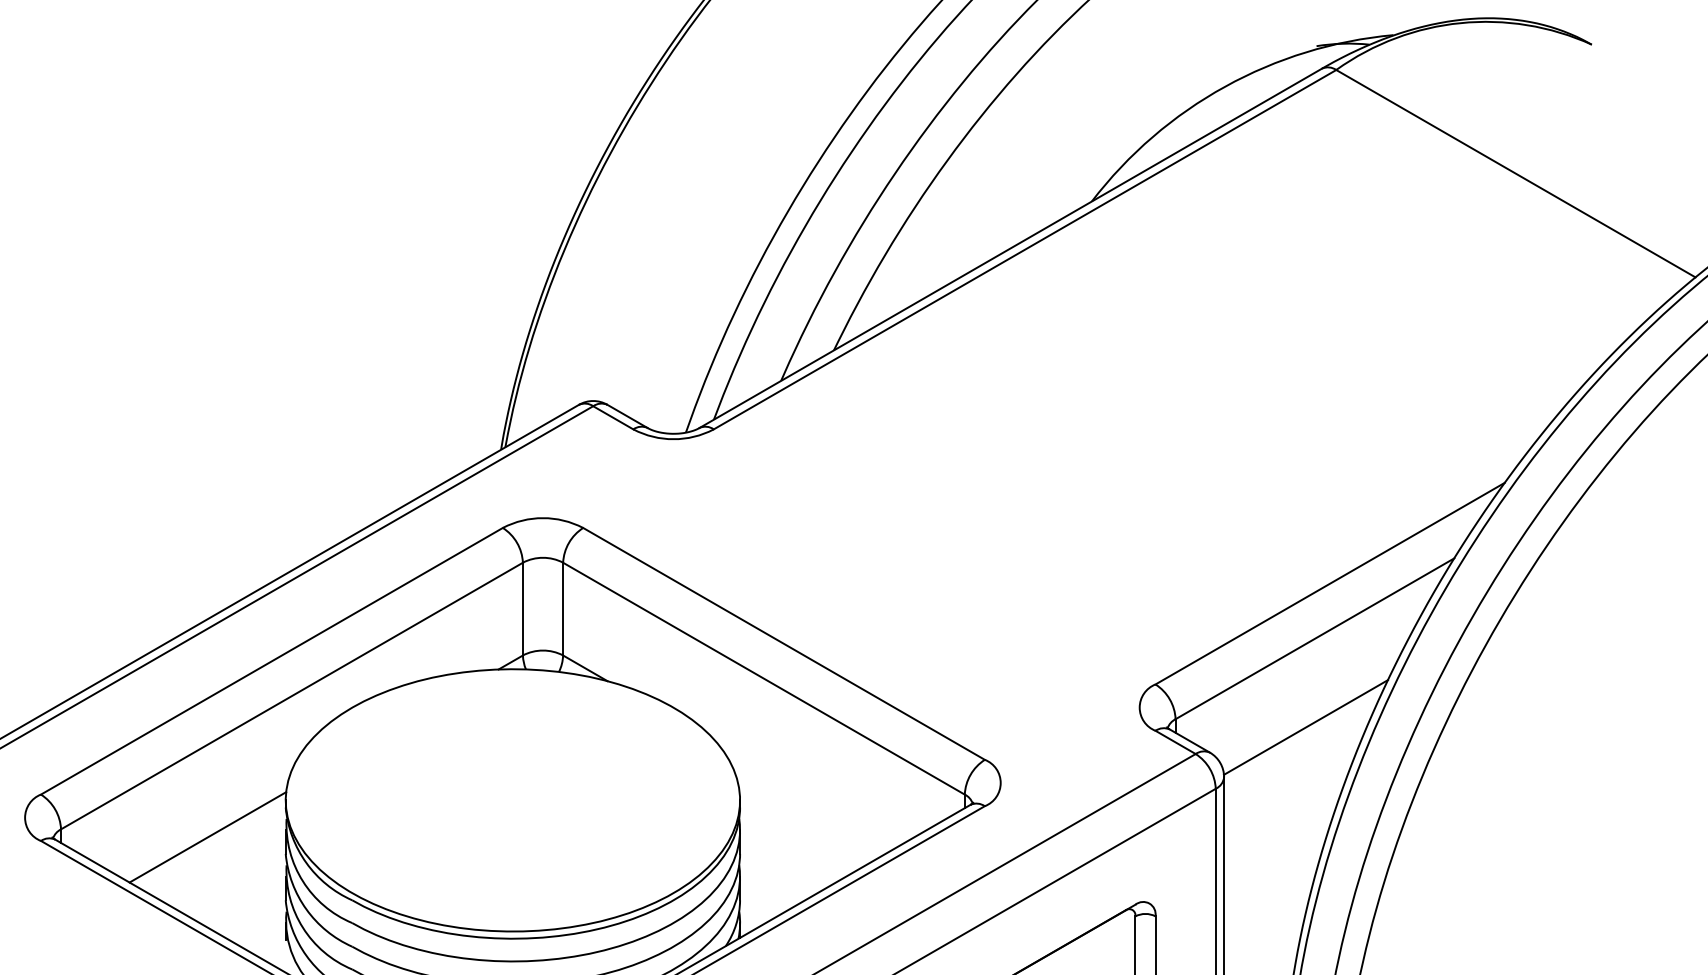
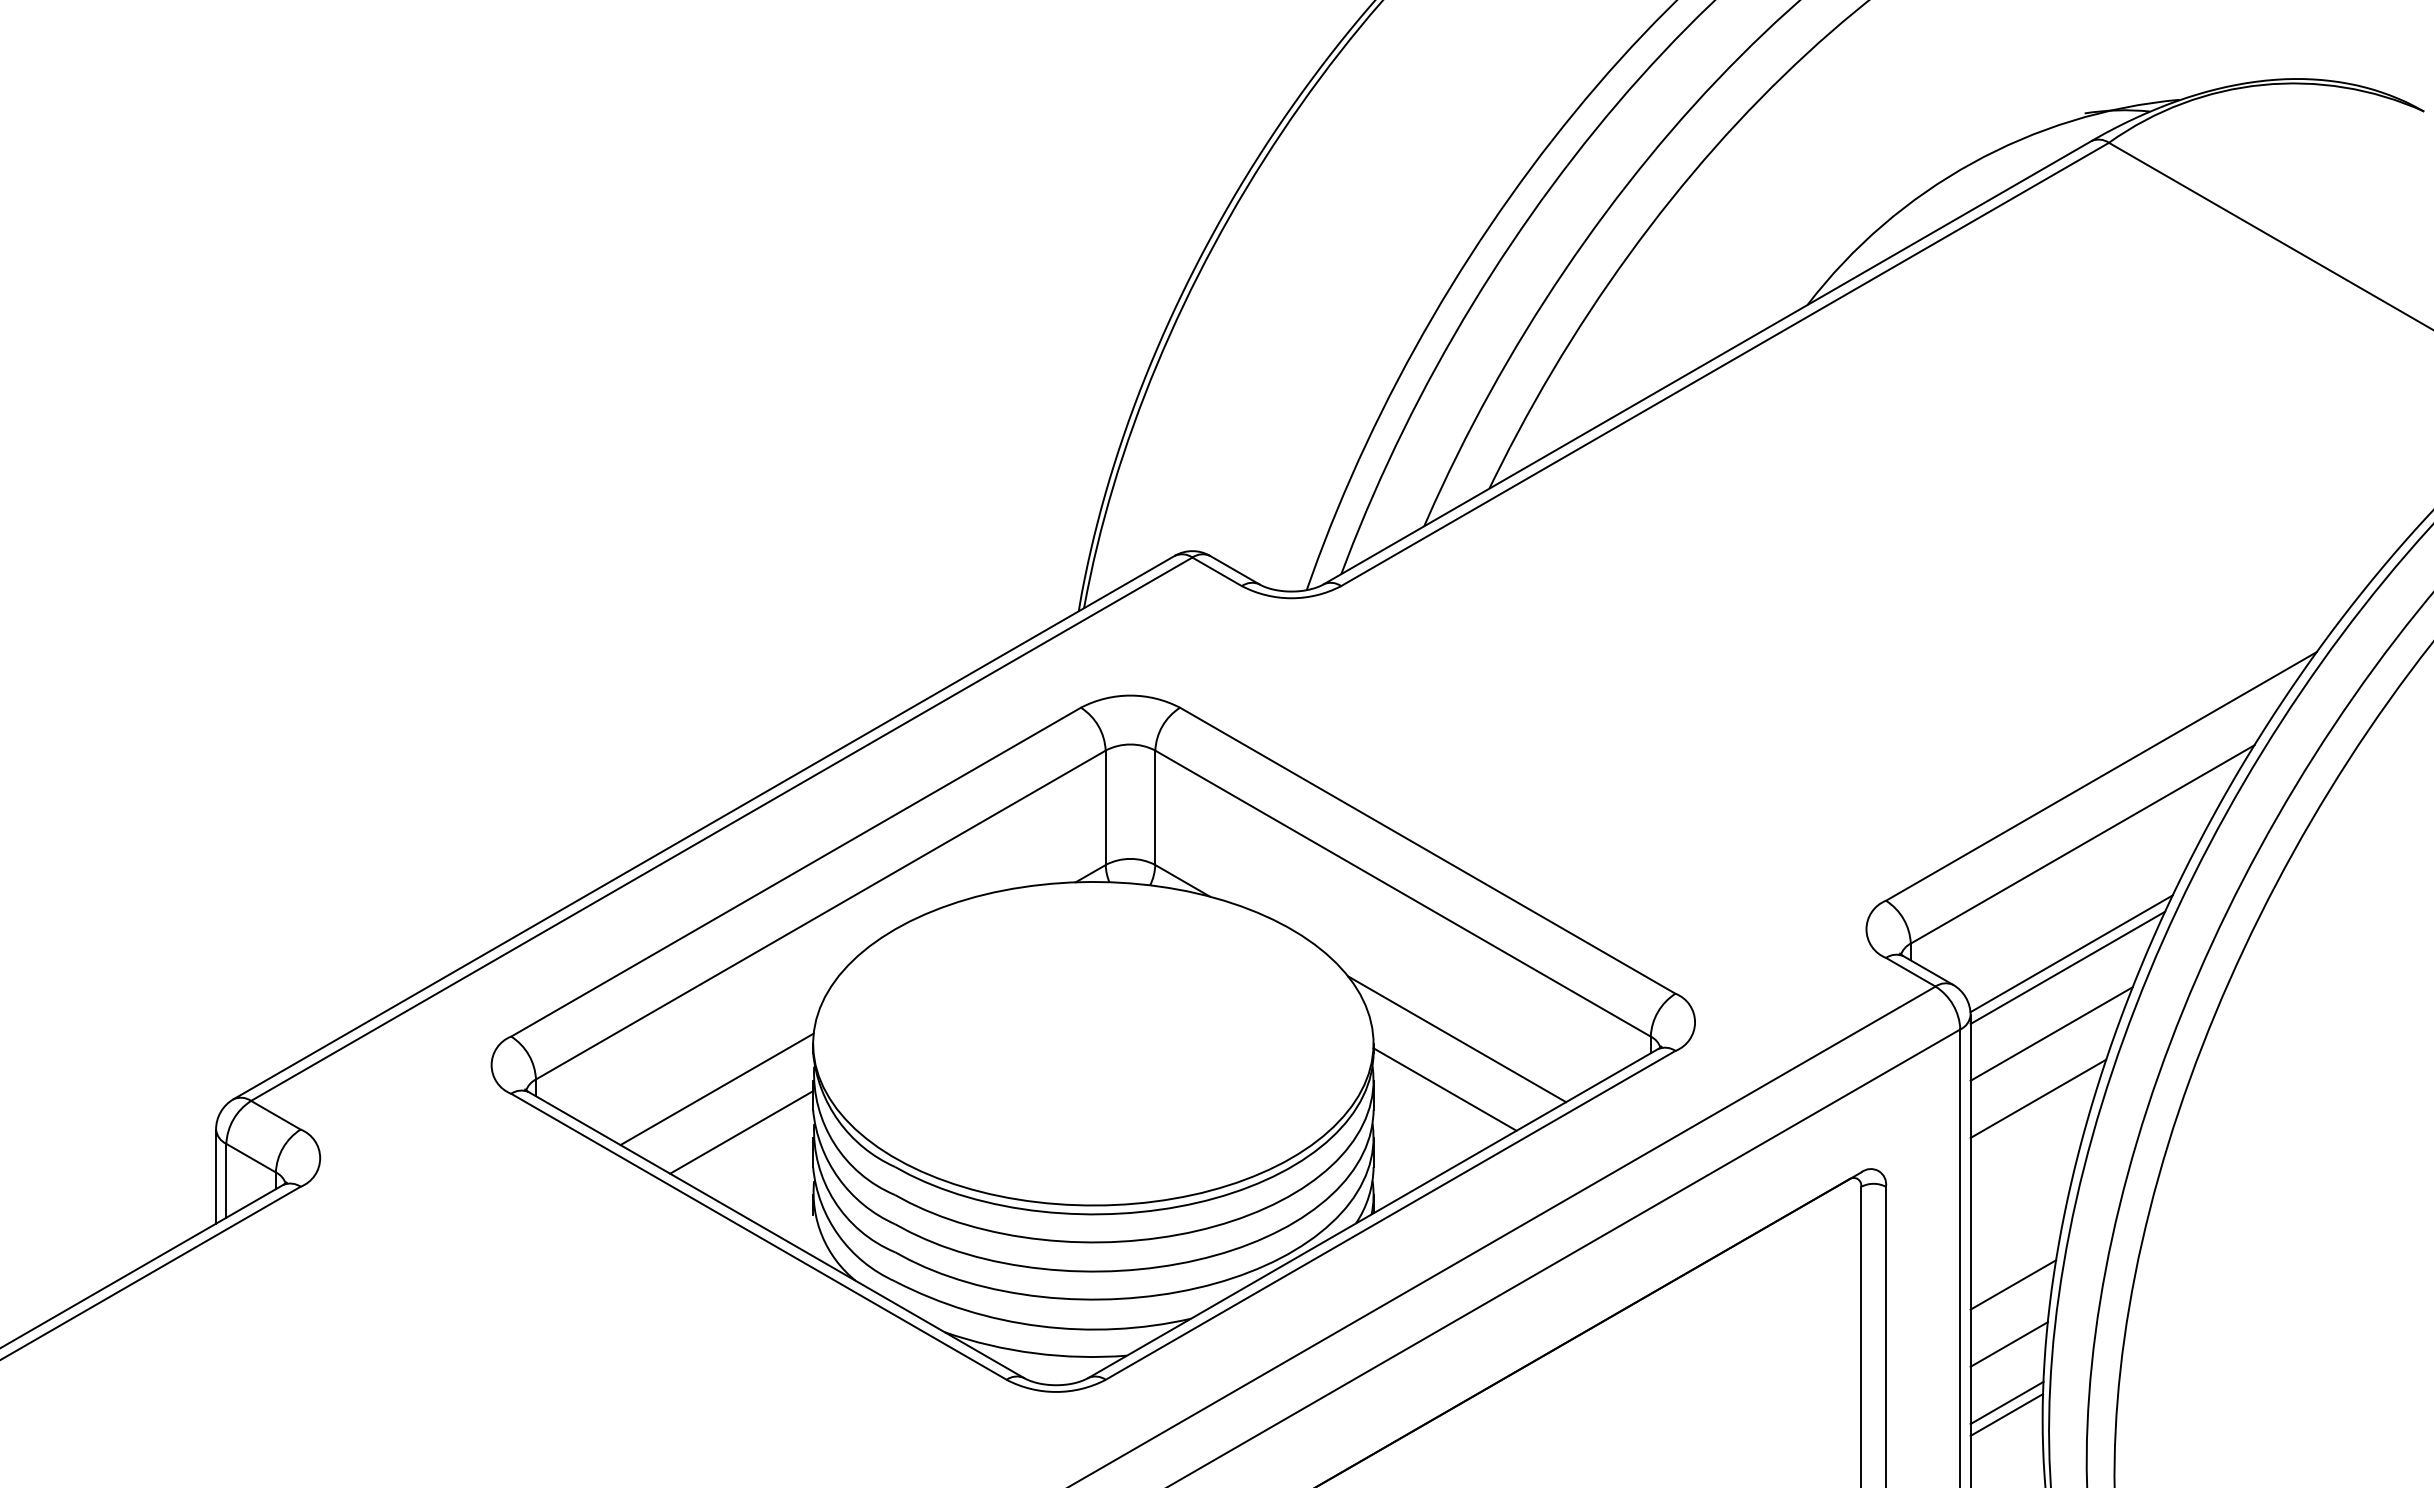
line: (1302, 738) -> (2067, 967), added
line: (1289, 792) -> (2051, 1033), added
line: (808, 796) -> (1457, 1039), added
line: (797, 837) -> (1444, 1089), added
line: (1279, 844) -> (2038, 1098), added
line: (227, 872) -> (741, 1132), added

